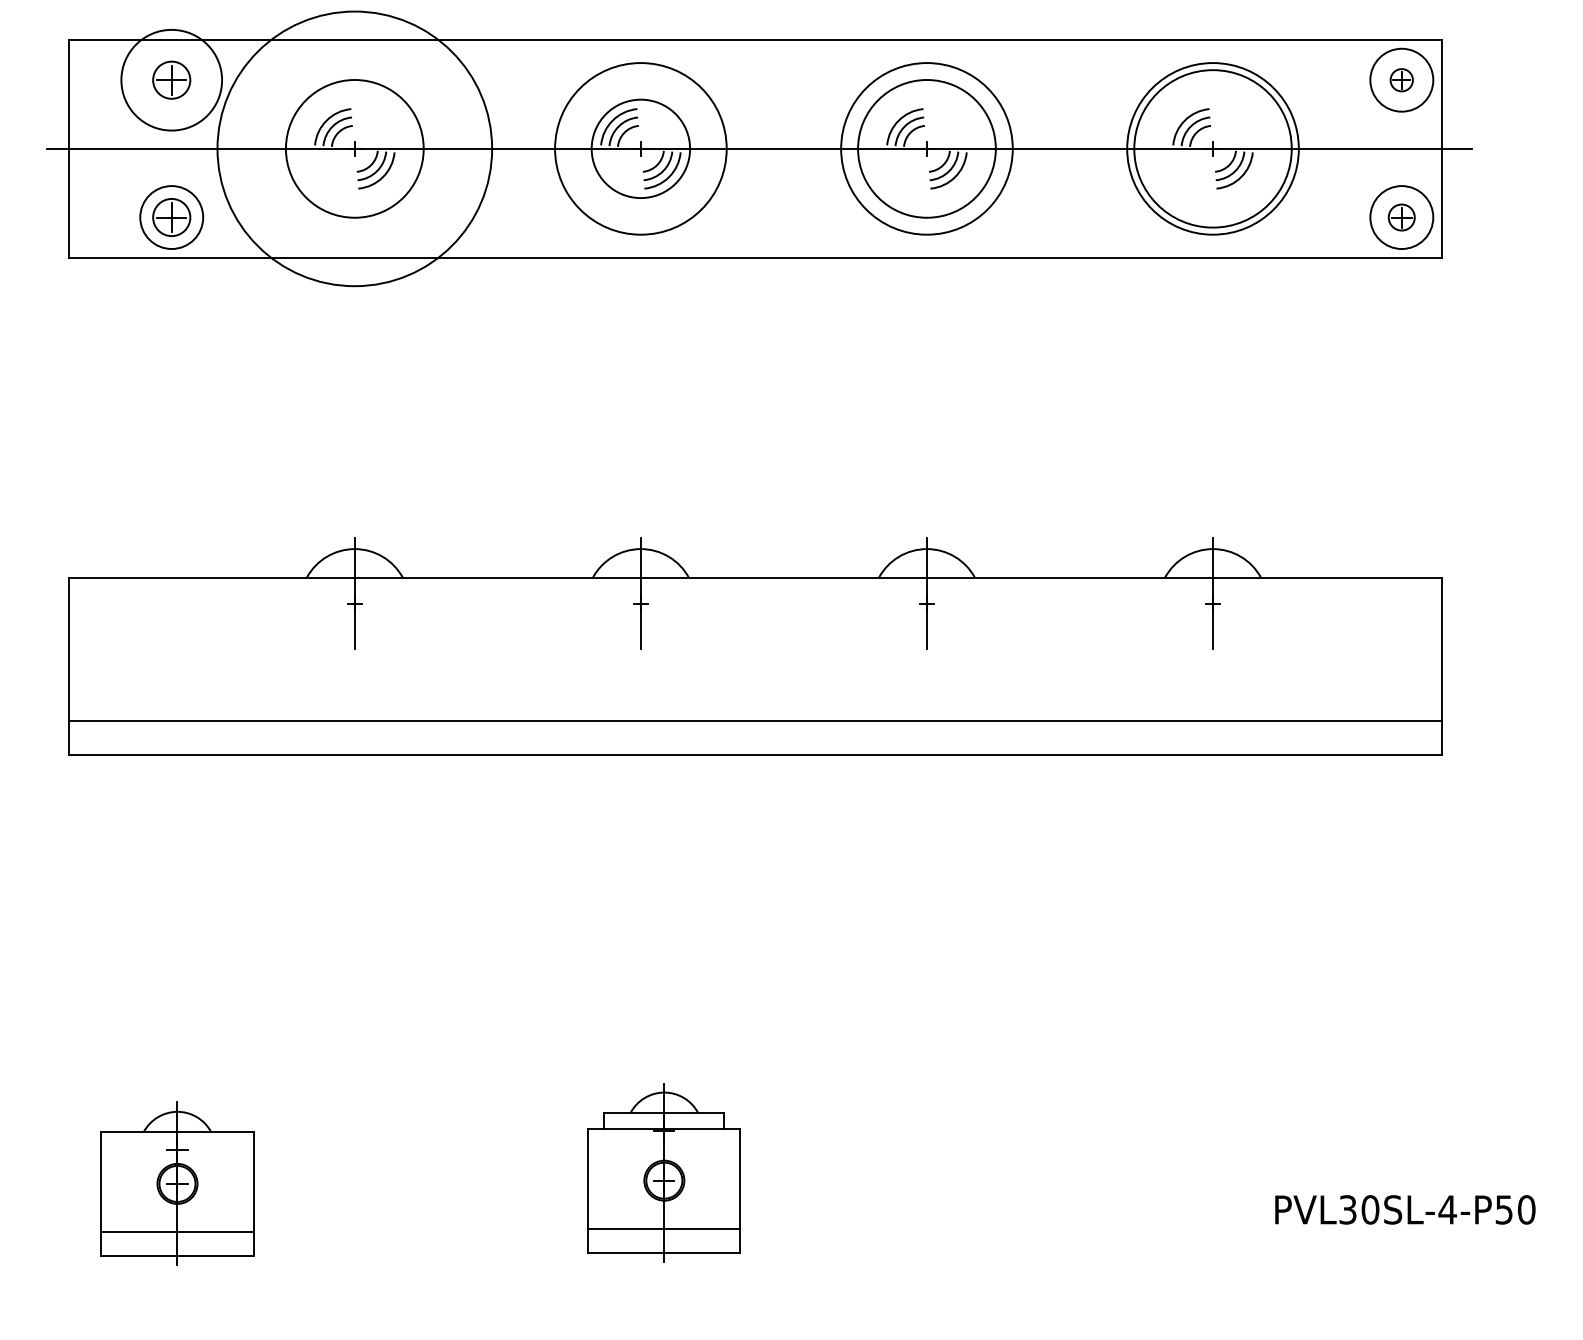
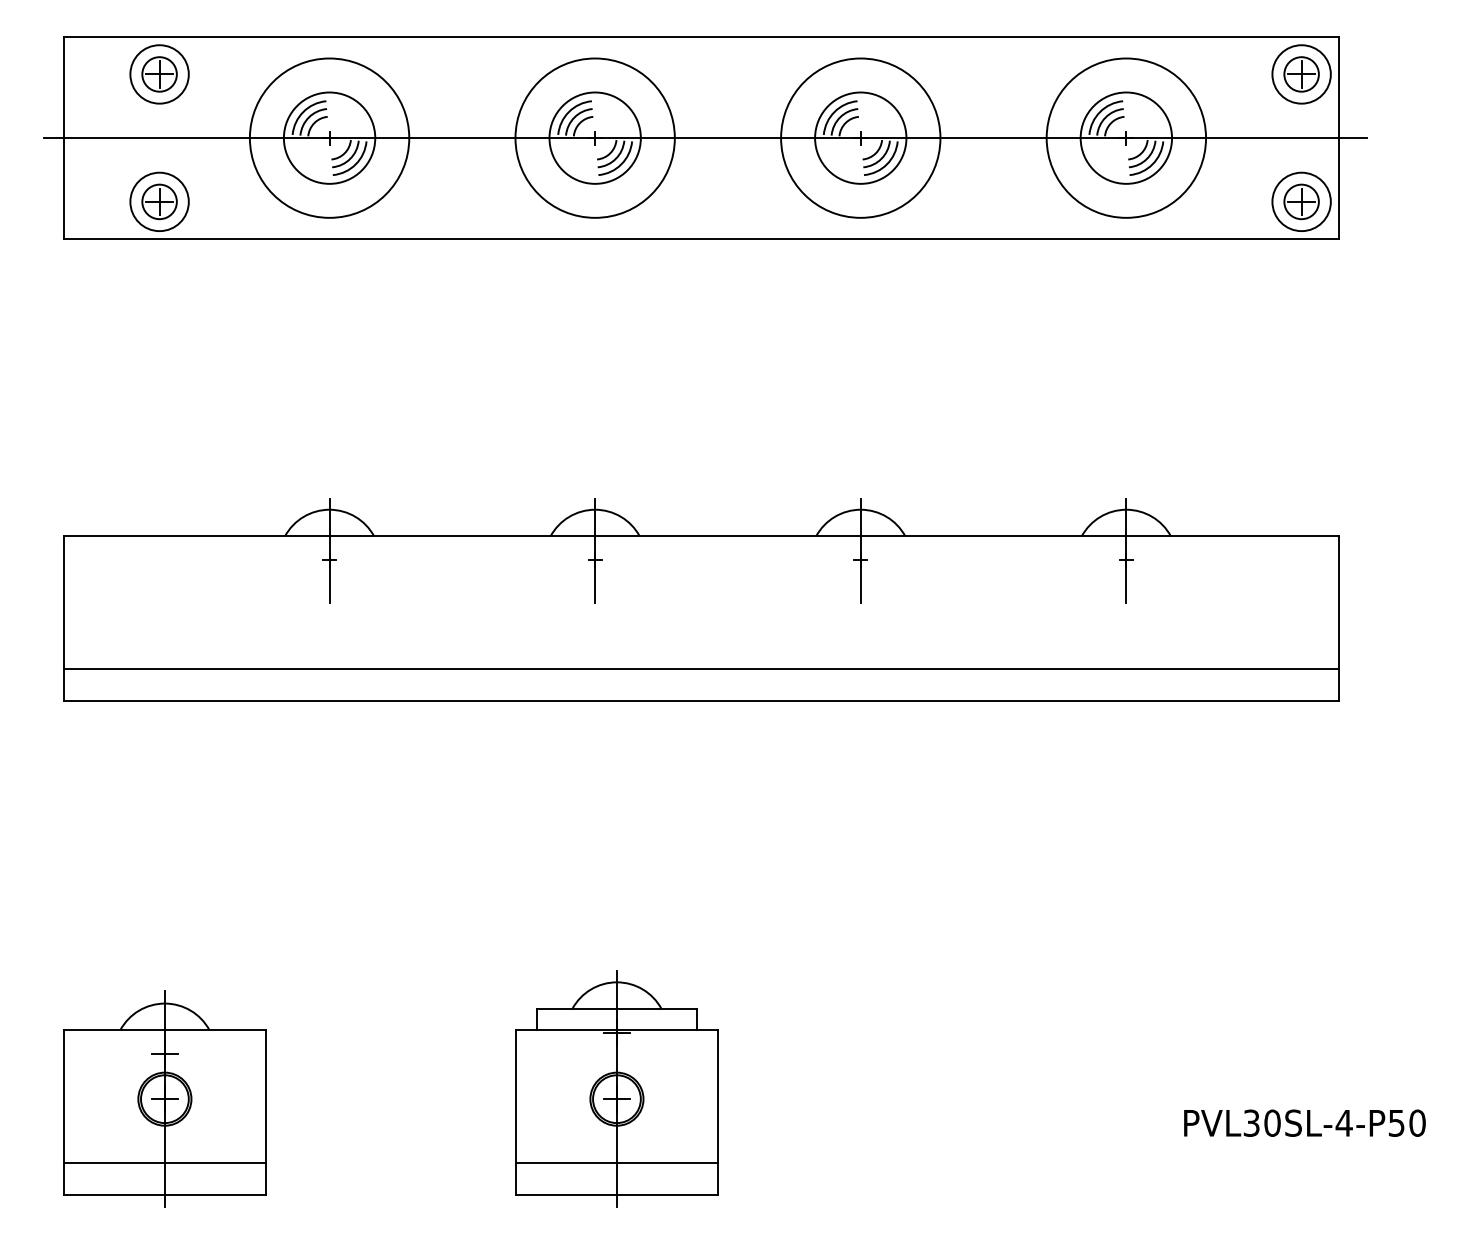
circle: (171, 80) -> (159, 74), size x0.62
part: (1401, 80) -> (1301, 74), size x1.67
circle: (354, 148) -> (329, 137), size x0.62
circle: (354, 148) -> (329, 137), size x0.71
circle: (926, 148) -> (860, 137), size x0.71
circle: (1213, 148) -> (1126, 137), size x0.62
part: (1401, 217) -> (1301, 201), size x1.43
part: (663, 1172) -> (616, 1088), size x1.43
part: (177, 1183) -> (164, 1098), size x1.43

